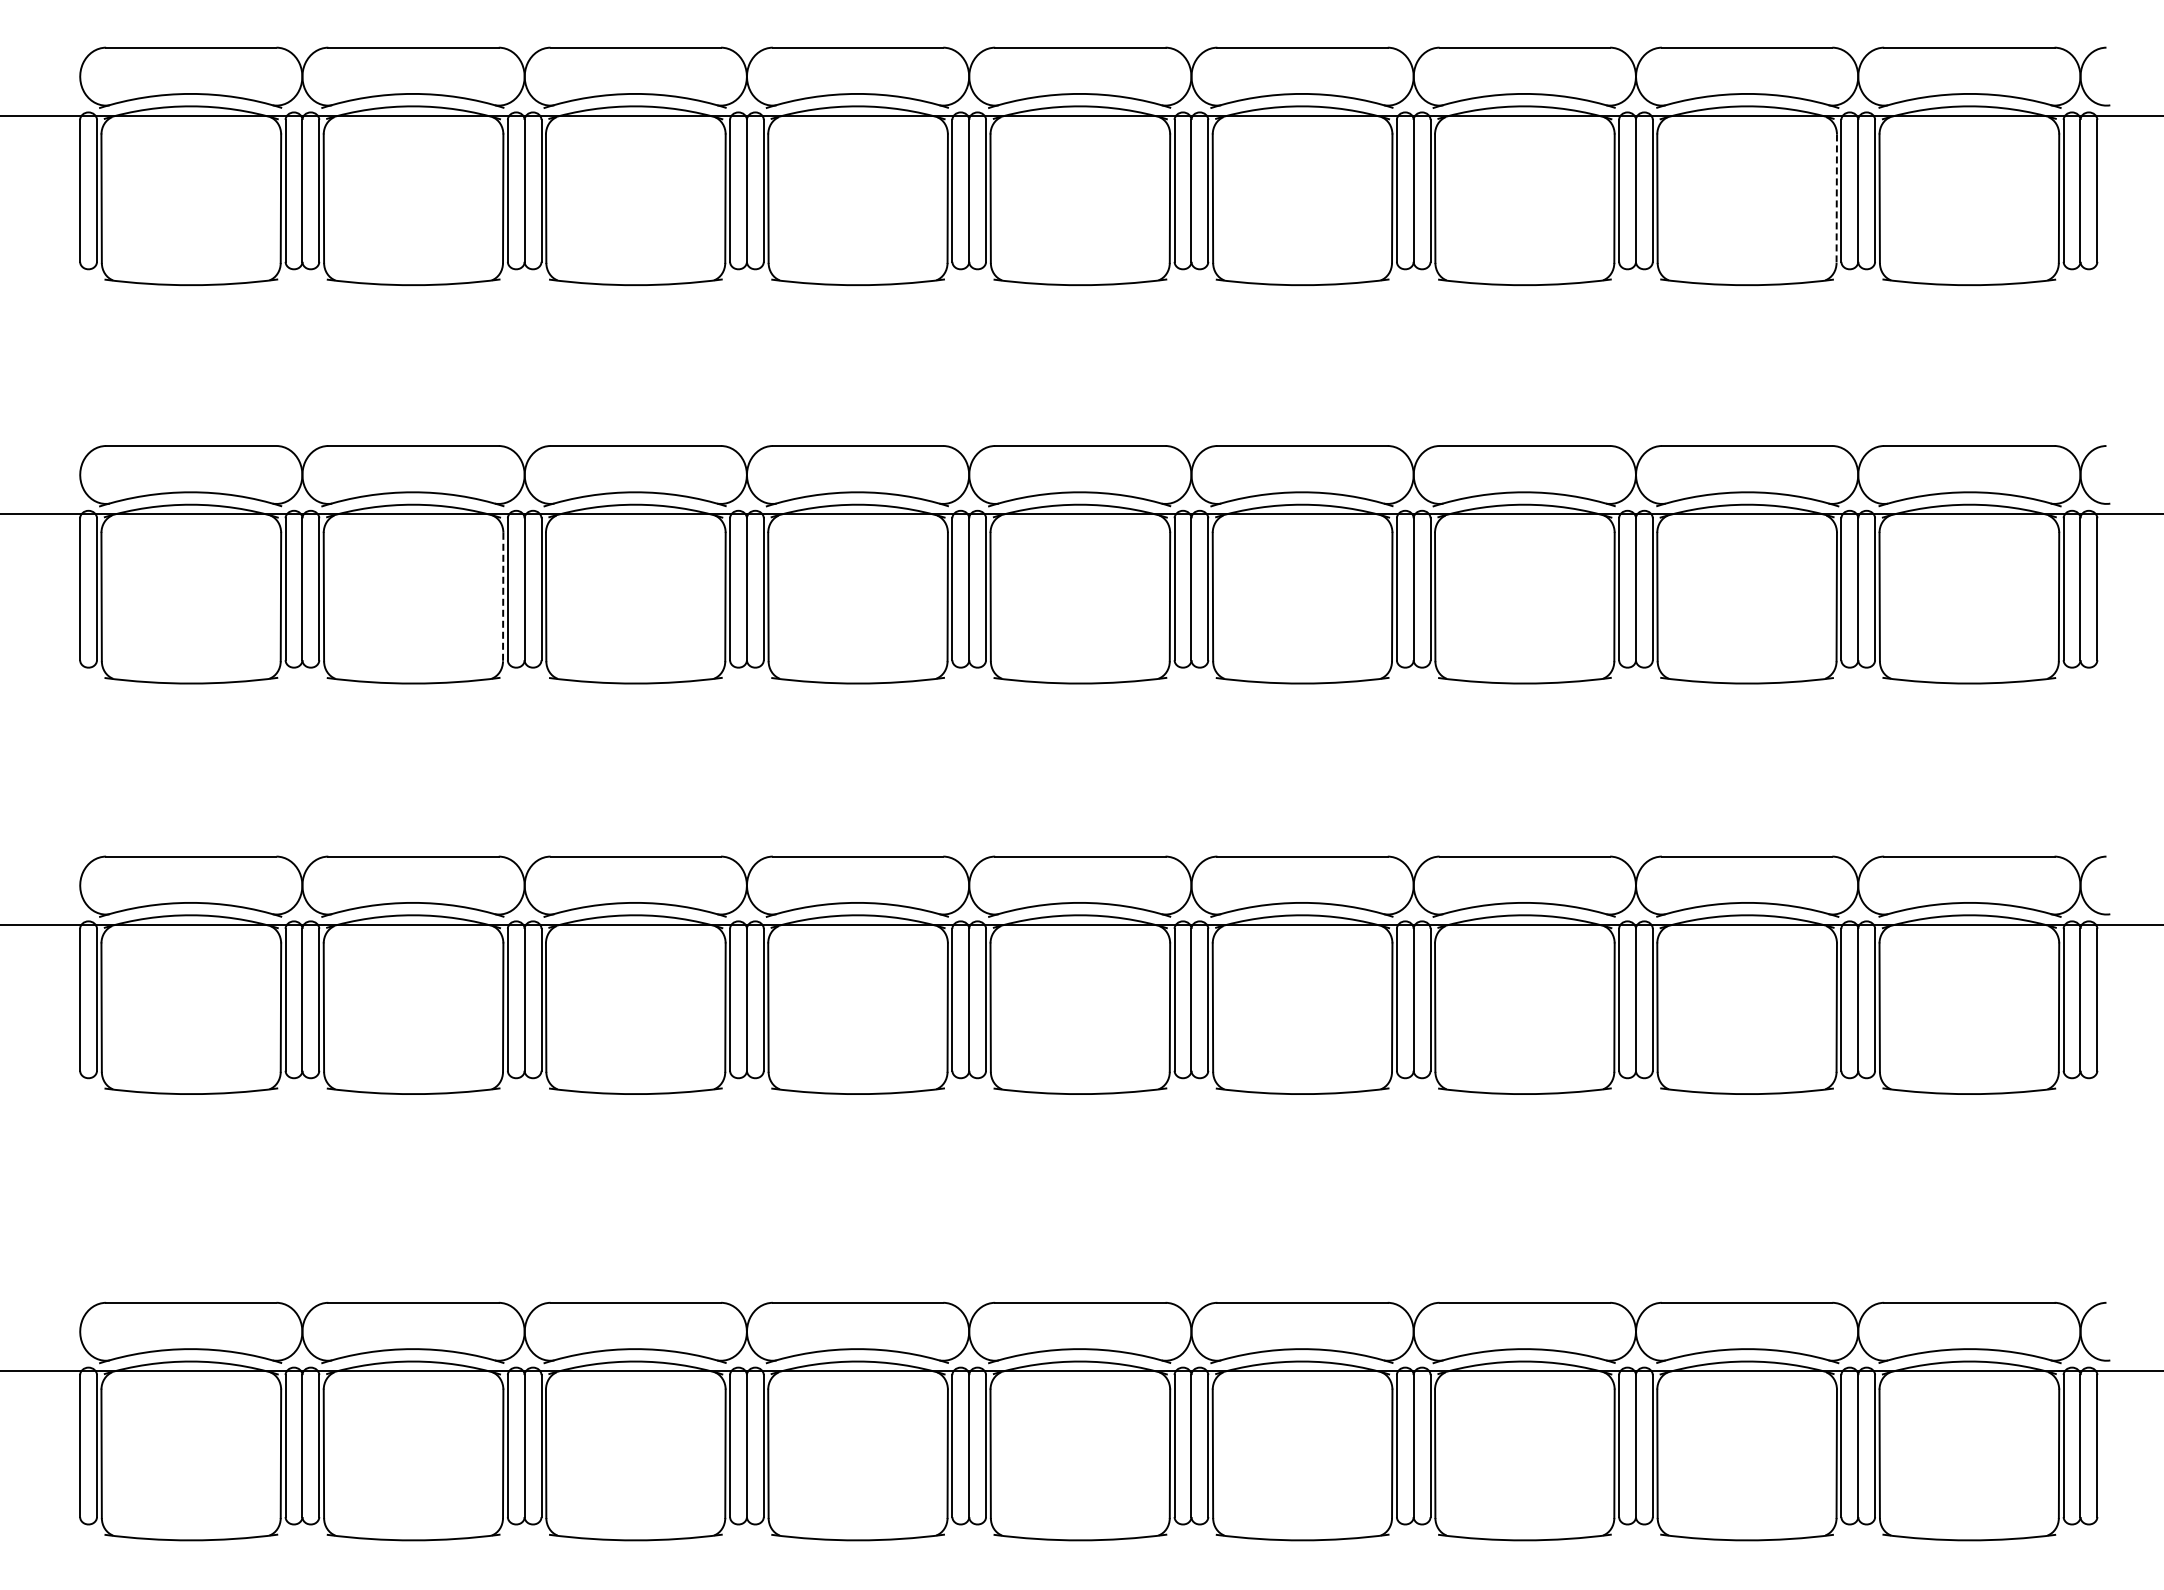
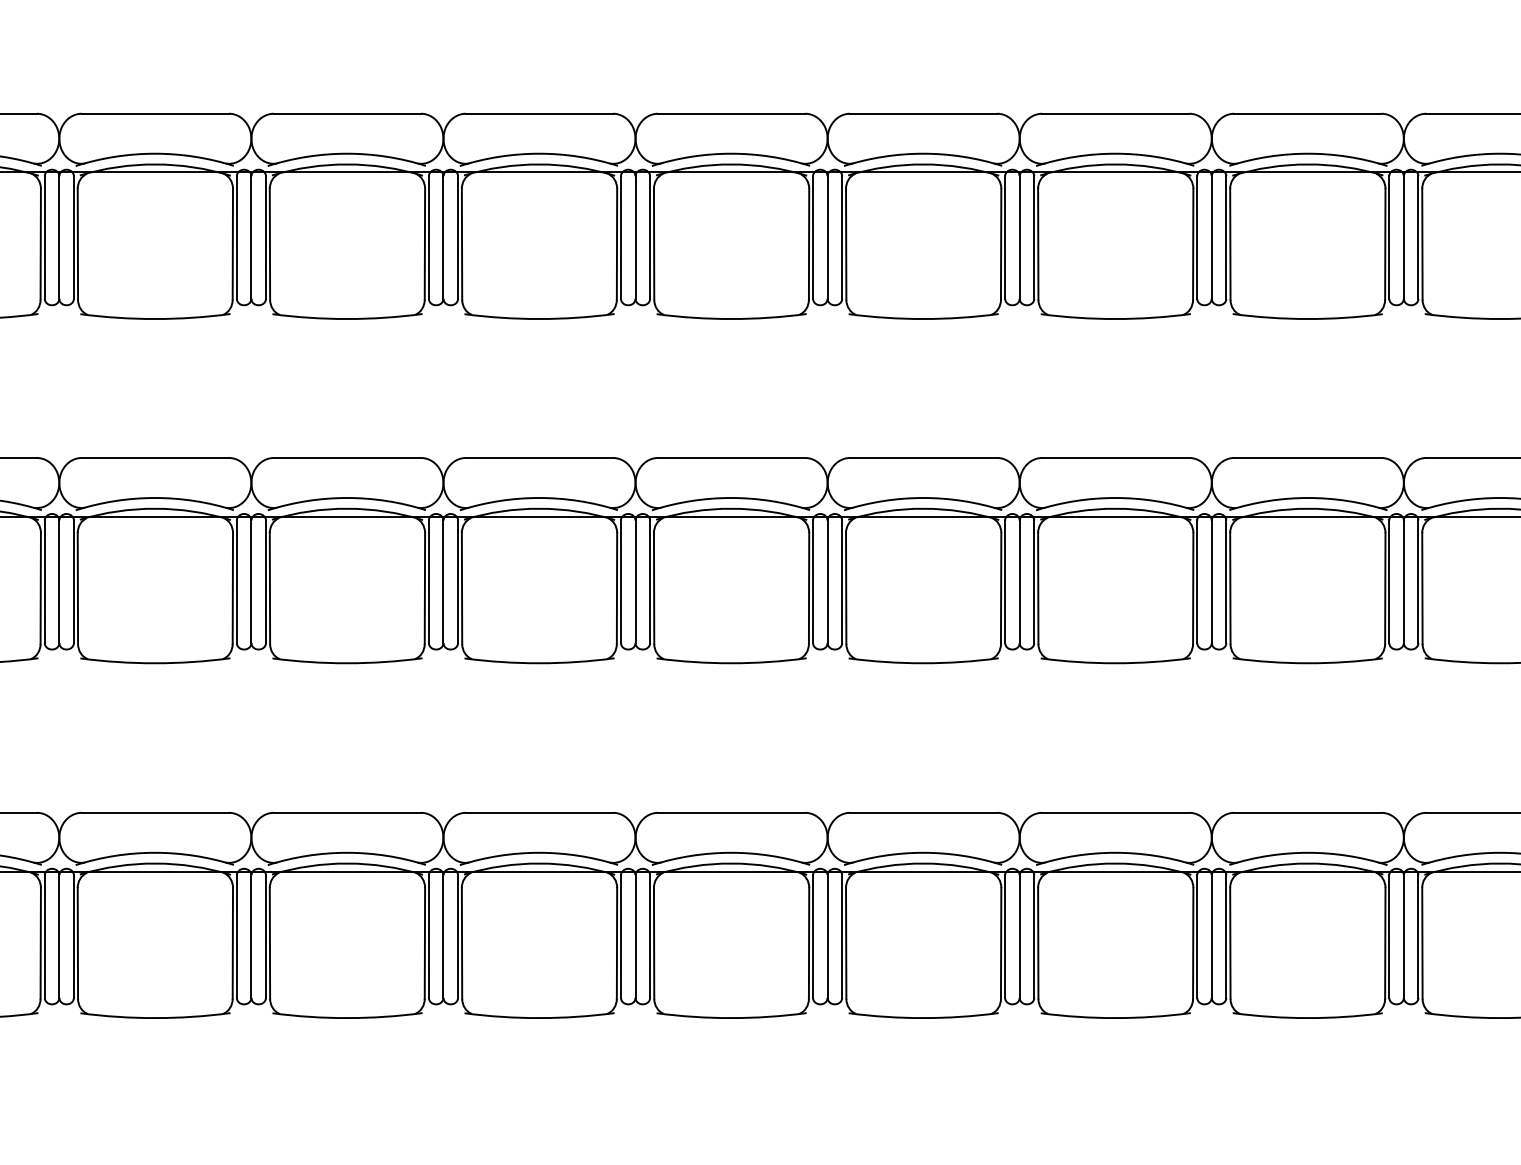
line: (1836, 199) -> (1385, 244), dashed -> solid
line: (503, 597) -> (233, 588), dashed -> solid

